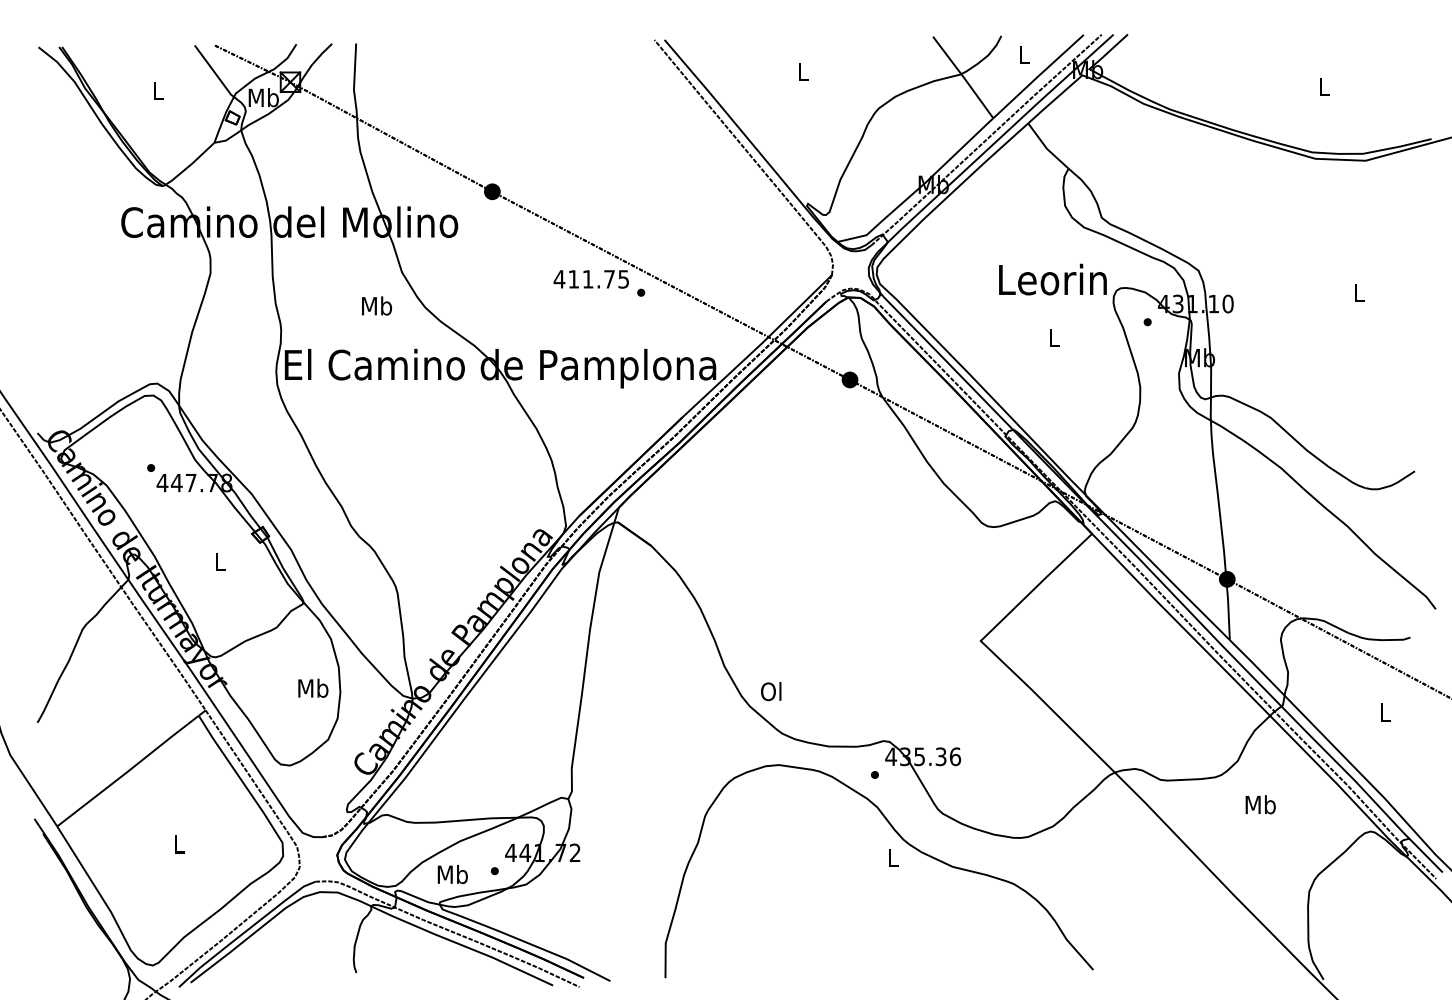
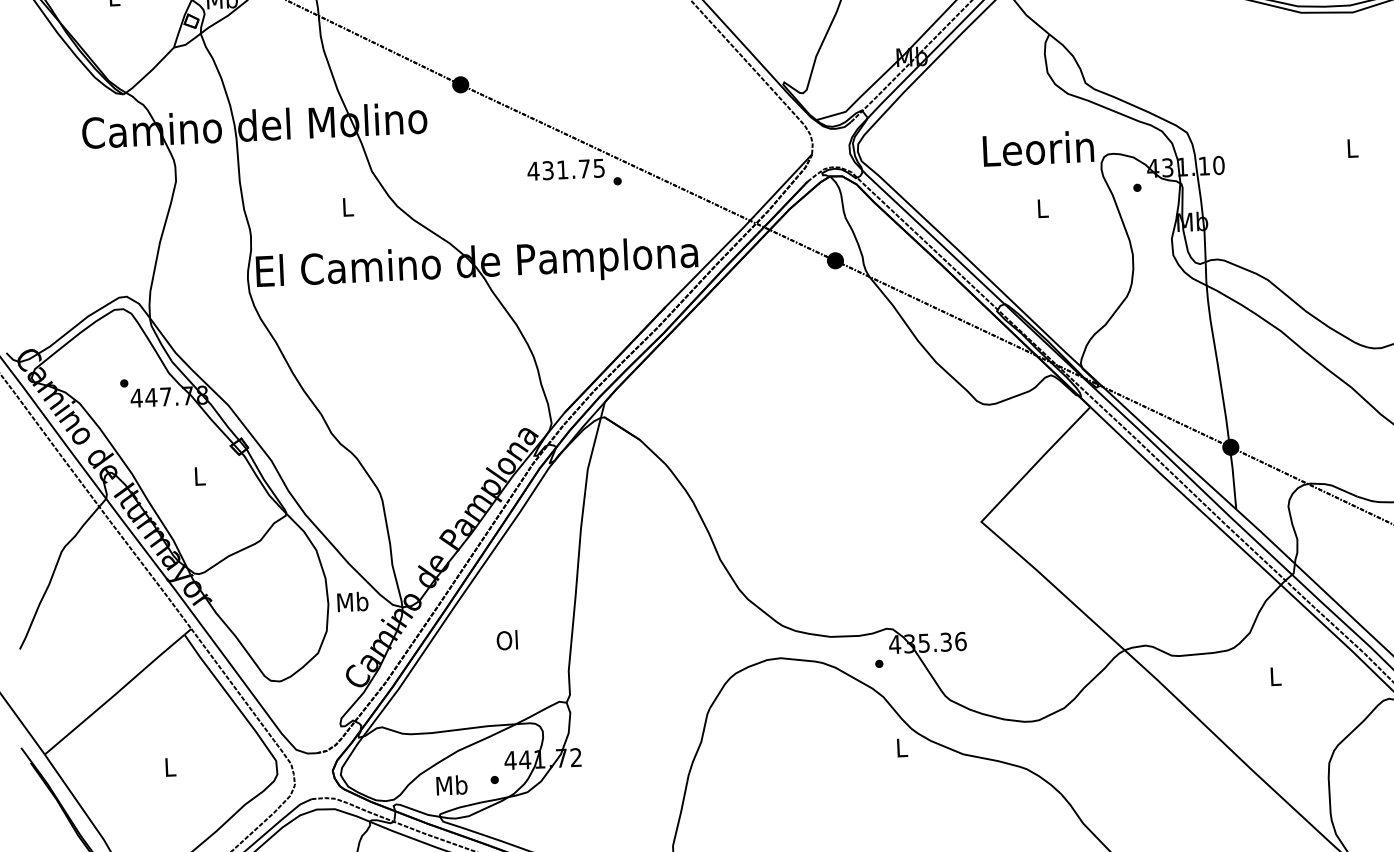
text: (573, 279) -> (547, 170), 411.75 -> 431.75
text: (377, 305) -> (348, 206), Mb -> L
text: (313, 687) -> (352, 601), moved
text: (771, 691) -> (507, 640), moved
text: (1260, 804) -> (1275, 676), Mb -> L

